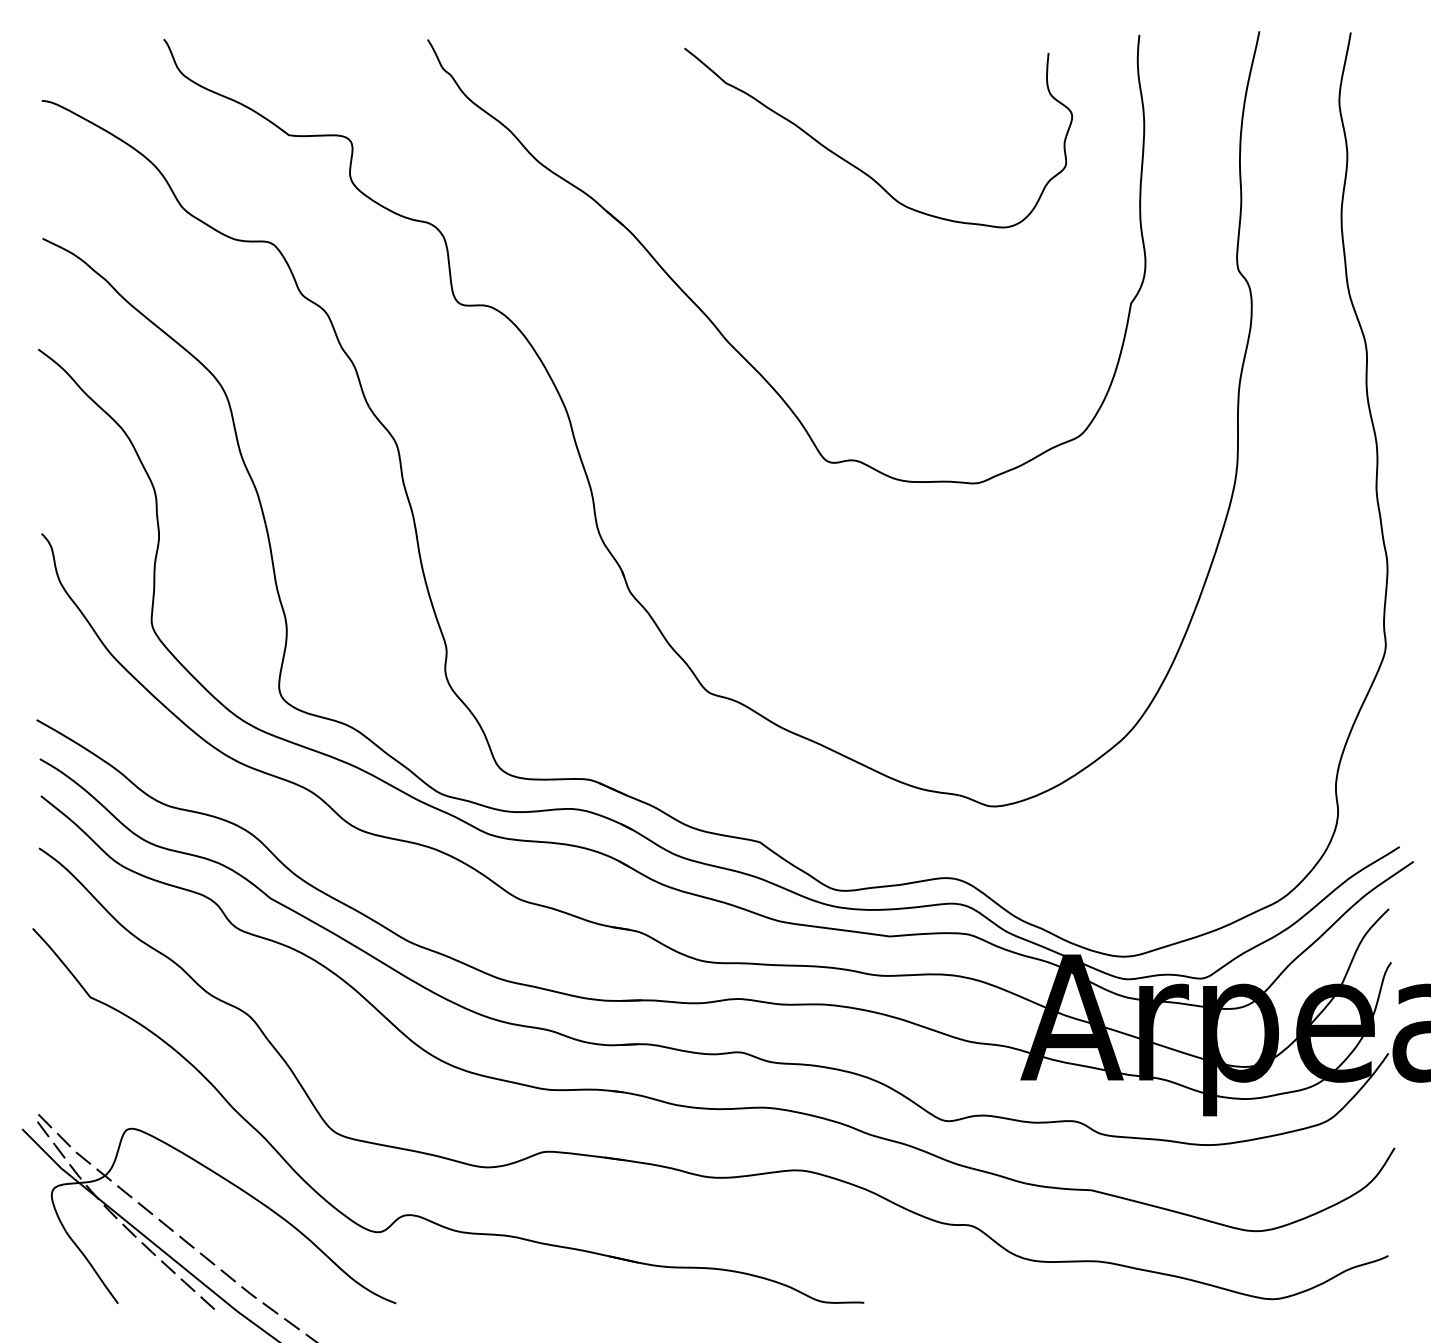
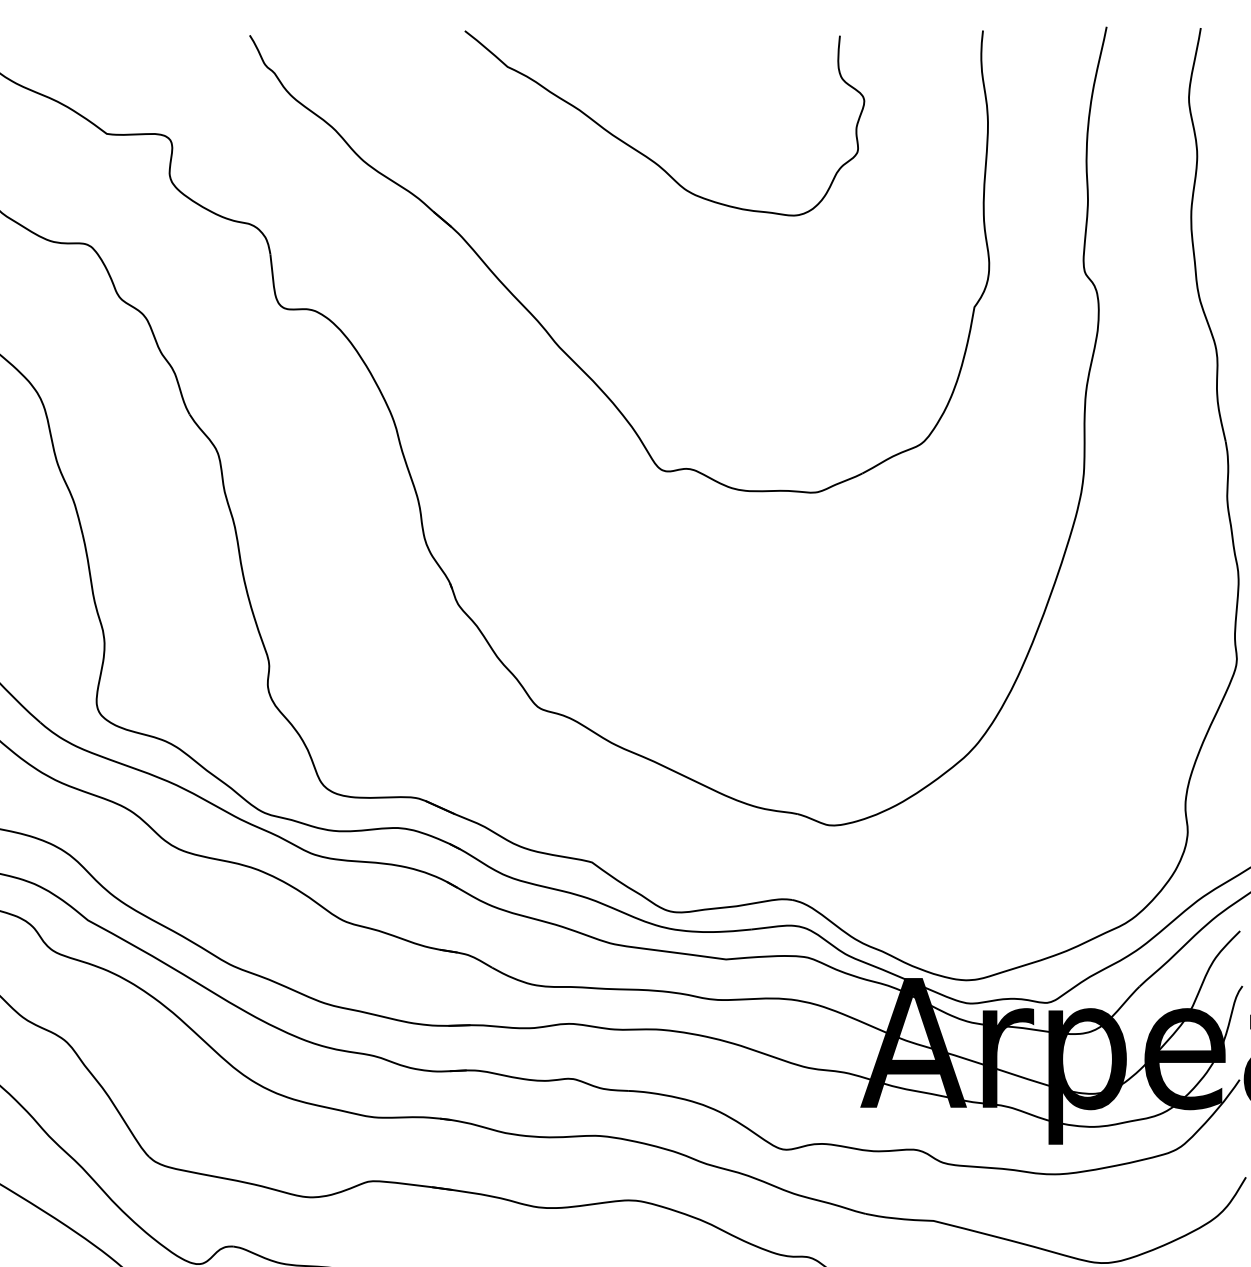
curve: (858, 167) -> (644, 153), moved

